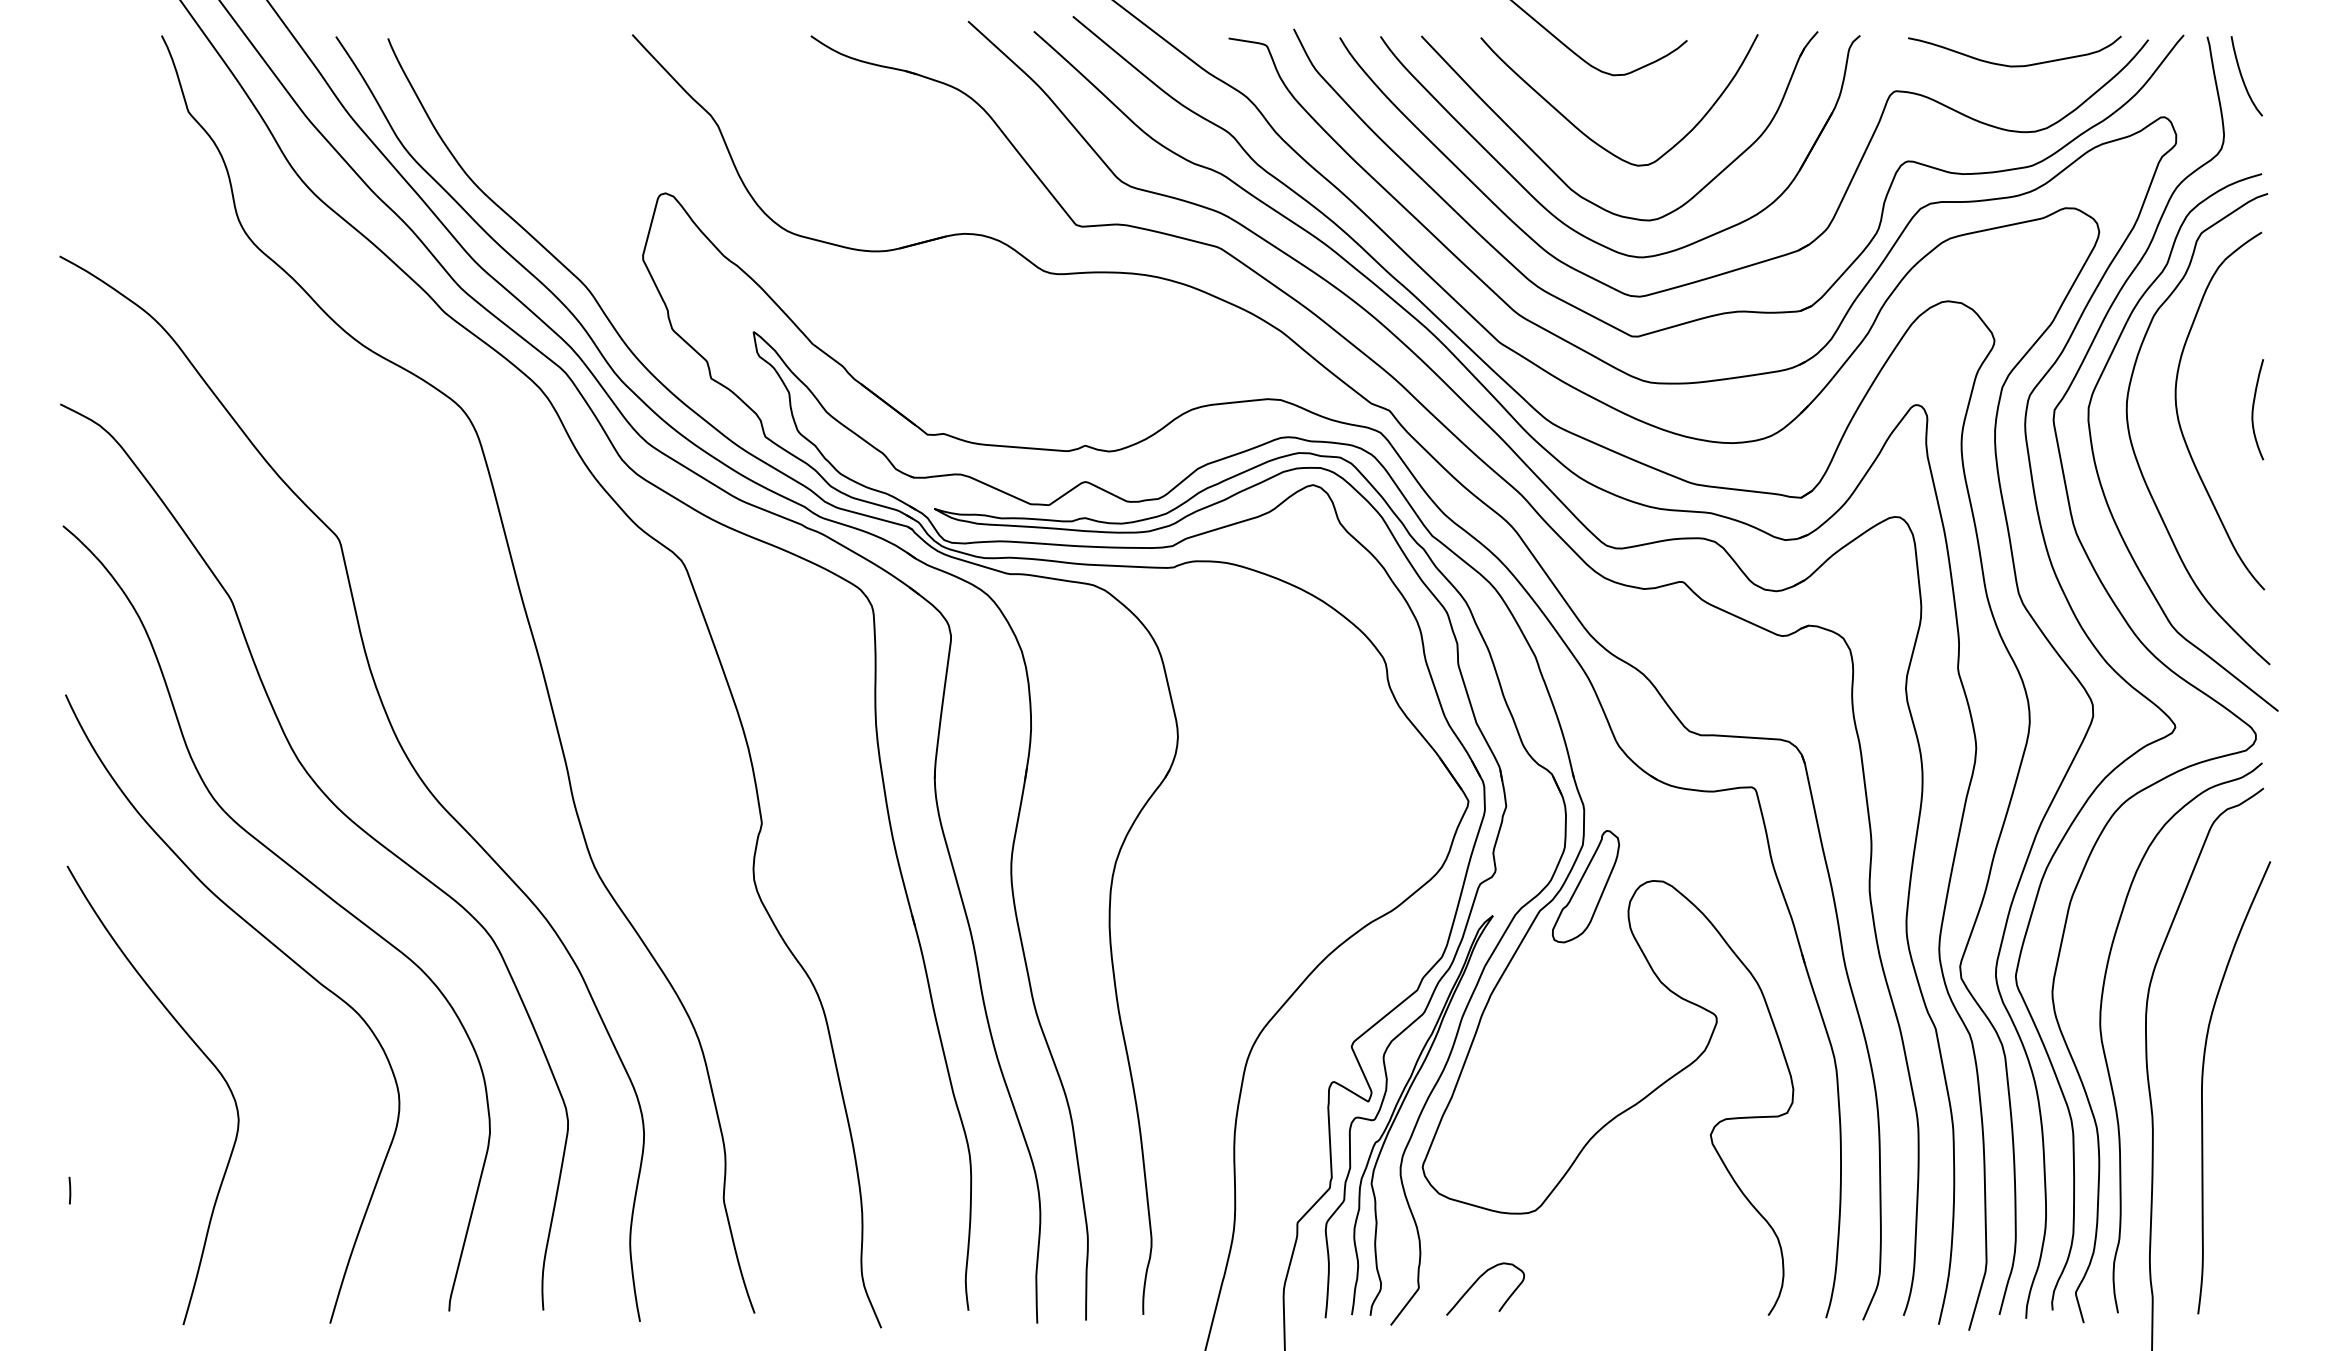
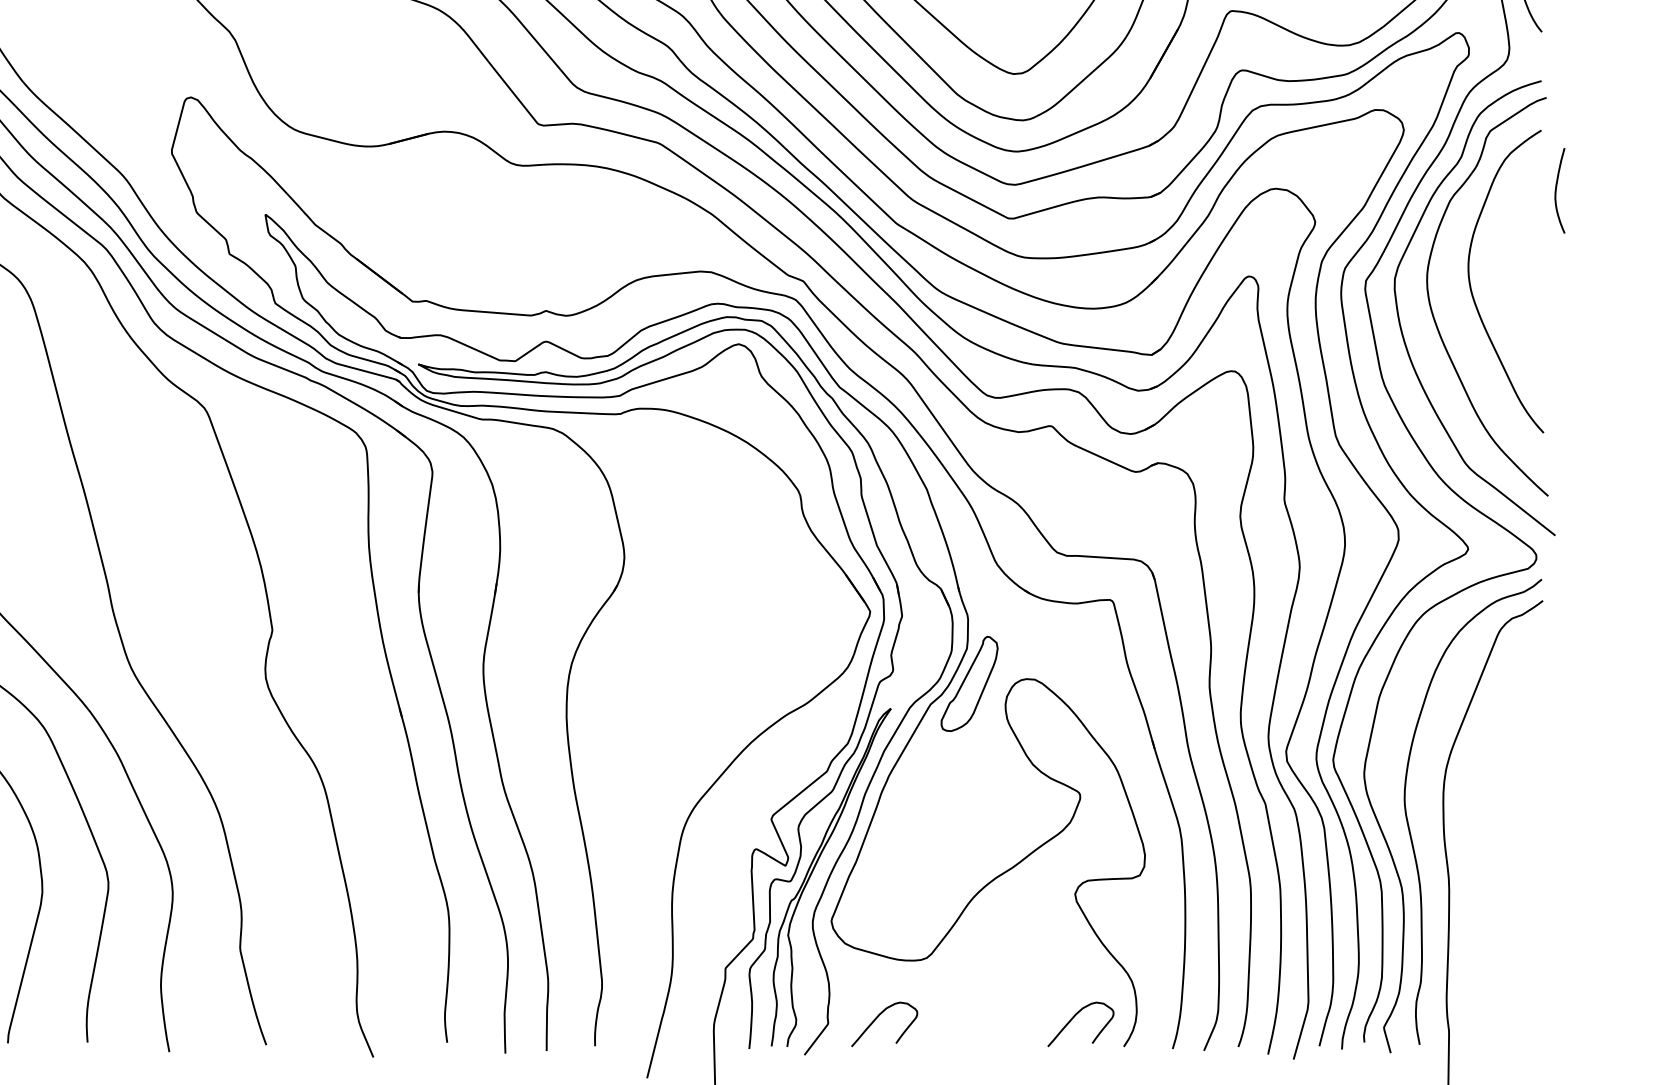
curve: (2253, 409) -> (1556, 190), moved
curve: (2203, 1081) -> (1492, 848), removed
curve: (1710, 1280) -> (1074, 1017), added

